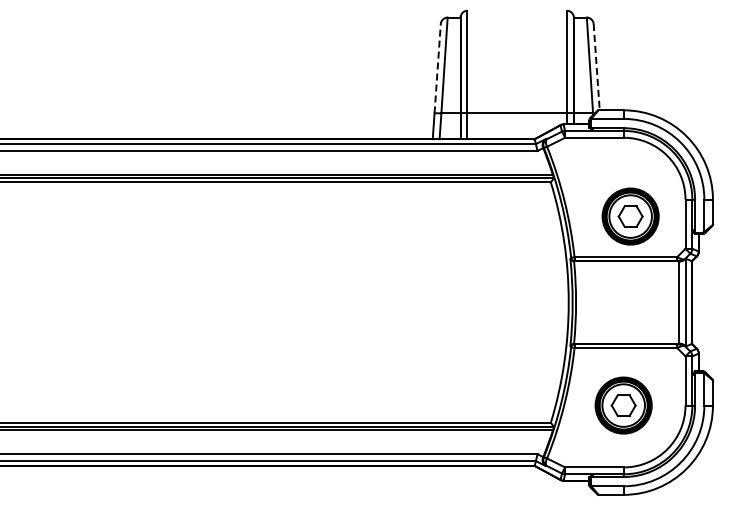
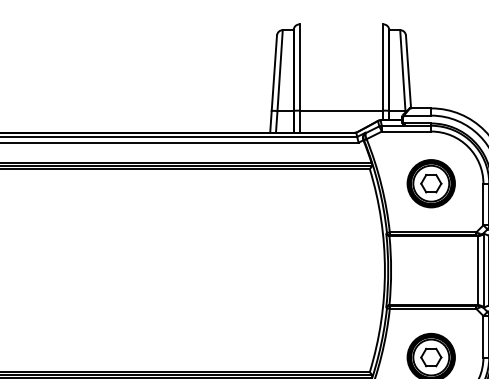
line: (596, 67) -> (408, 72), dashed -> solid
line: (437, 68) -> (274, 73), dashed -> solid
part: (630, 216) -> (431, 183), moved

